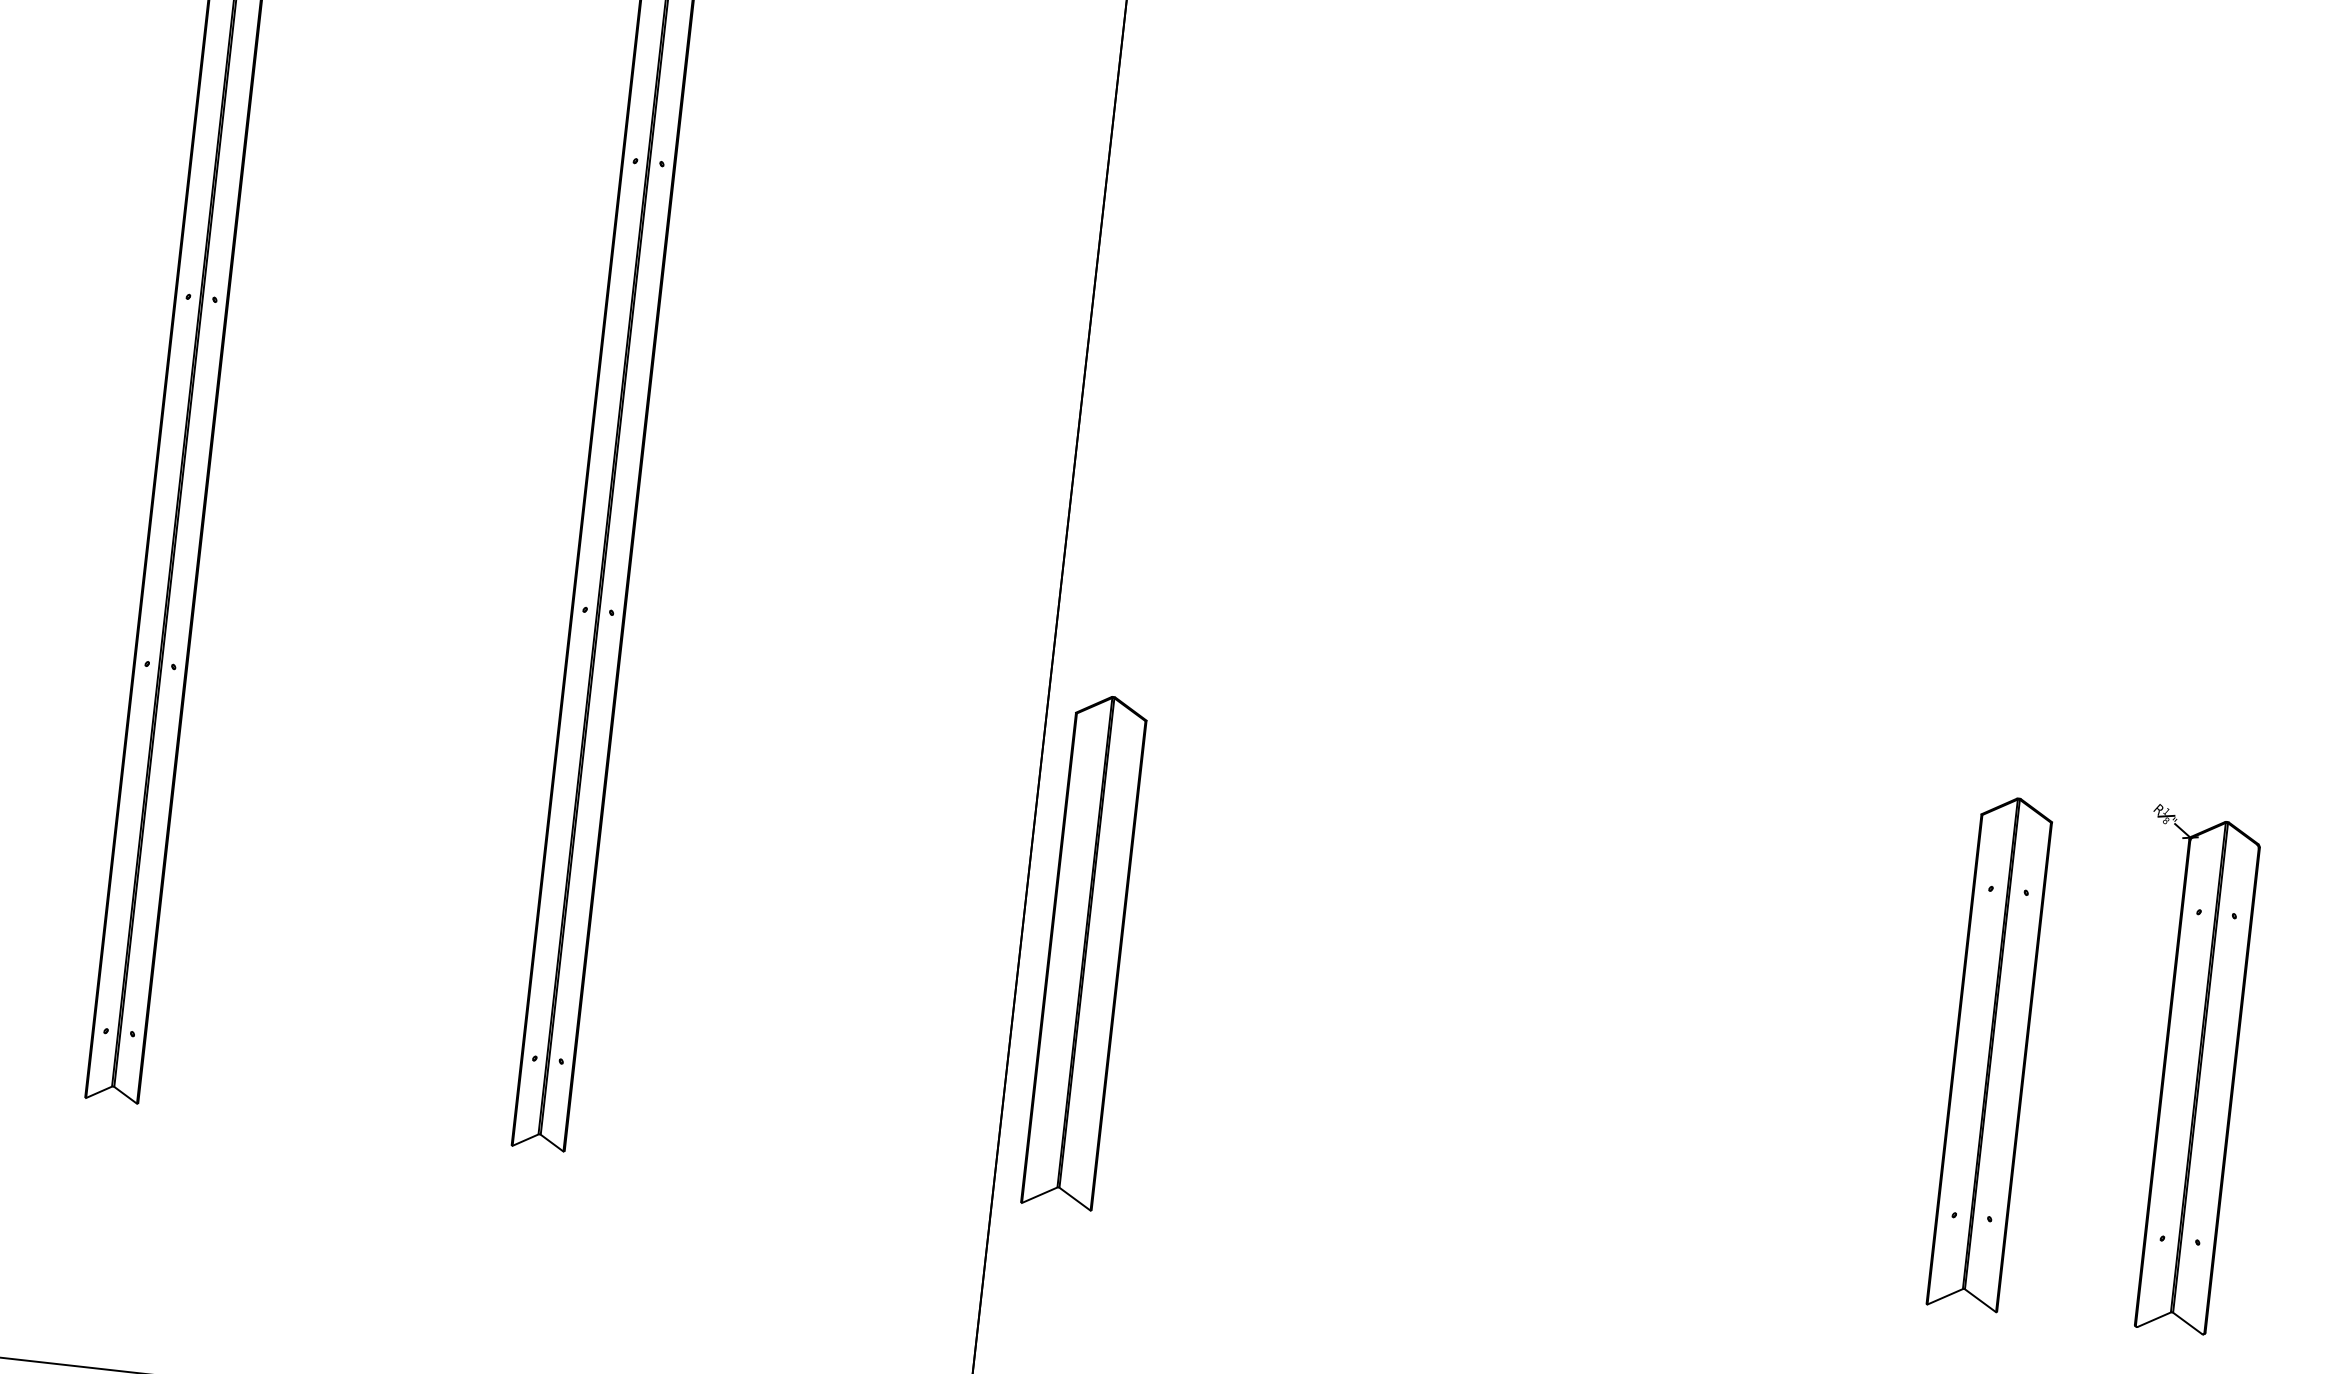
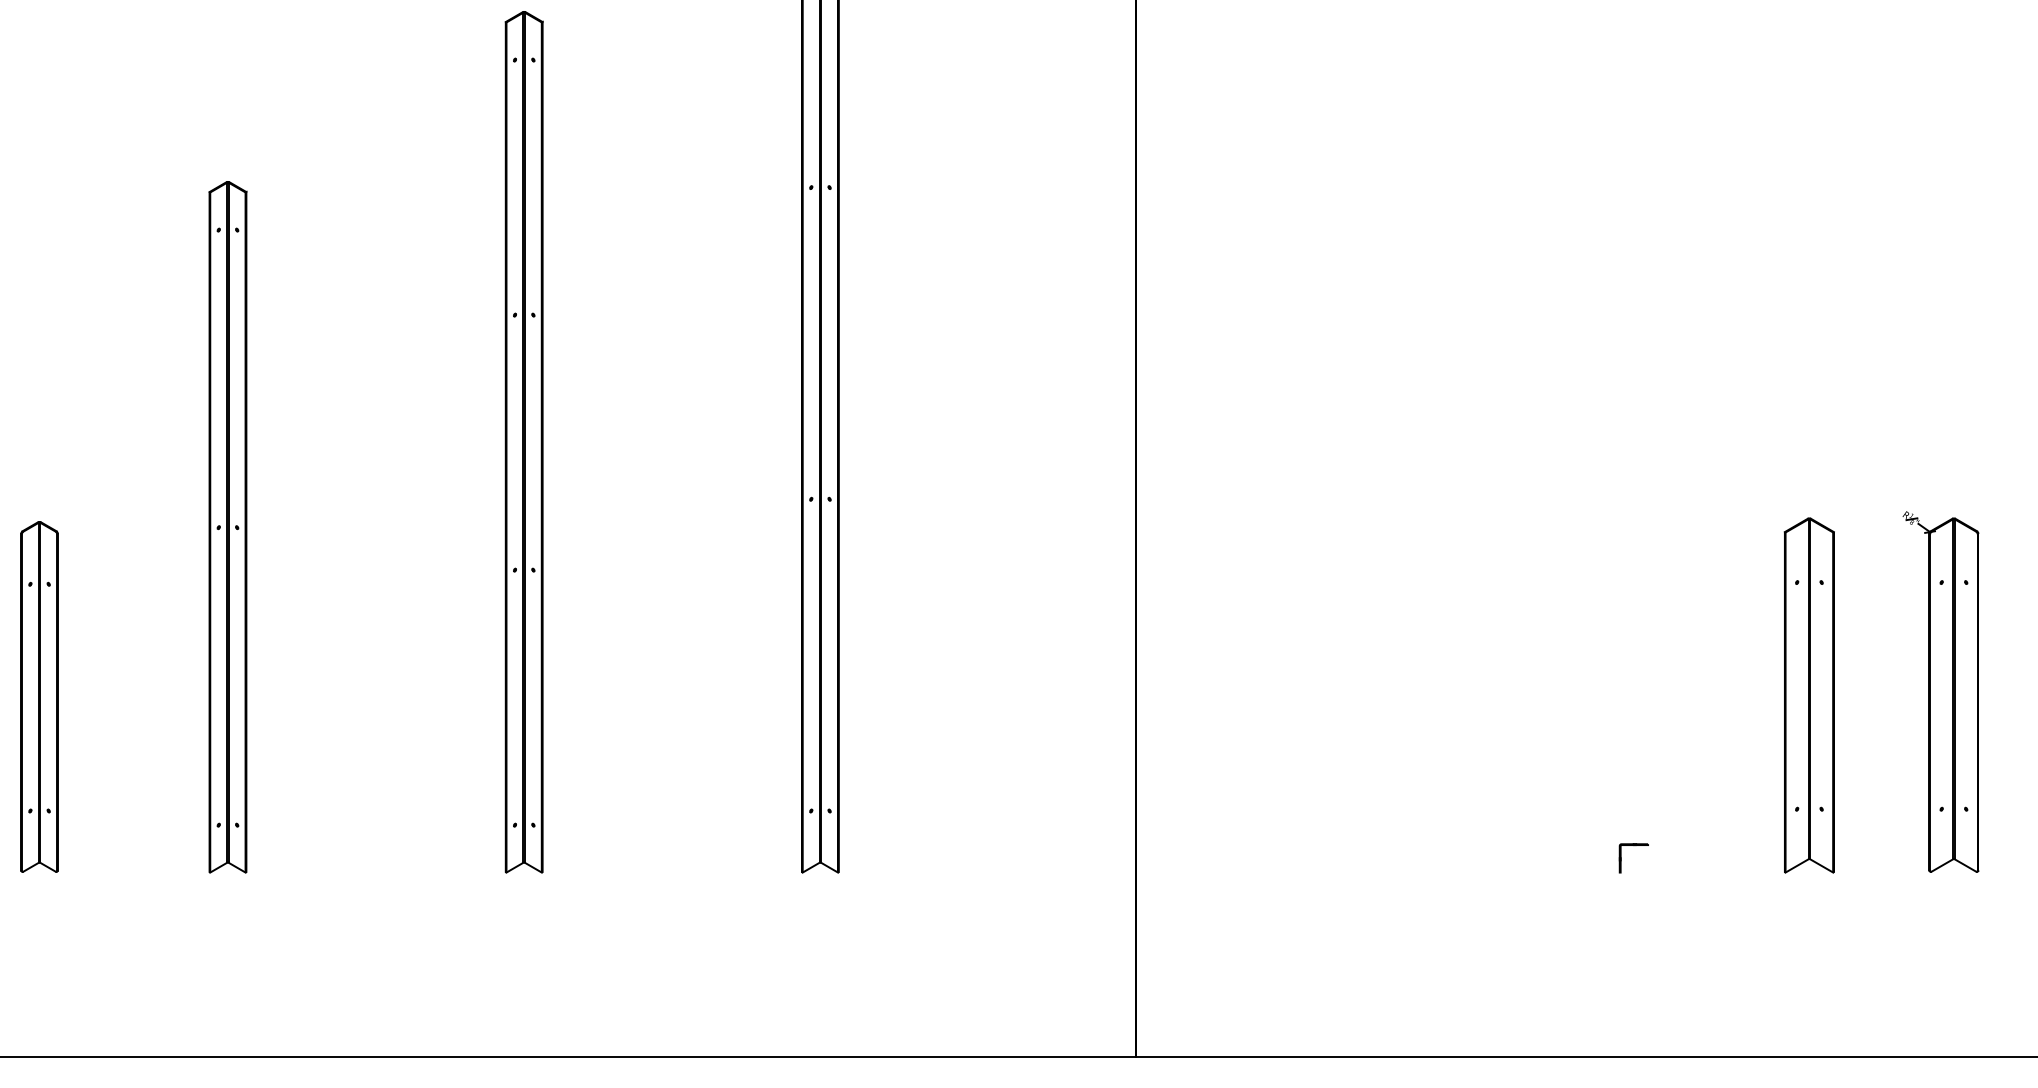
part: (1083, 951) -> (1179, 695), removed
part: (1712, 1242) -> (1633, 846), added

